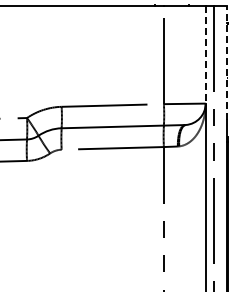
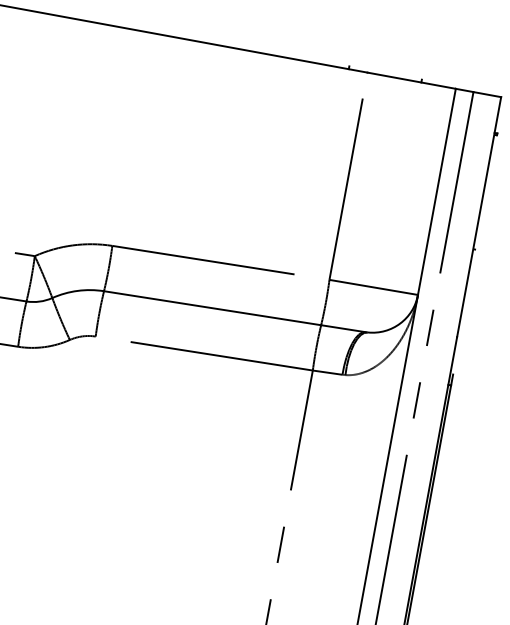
line: (205, 54) -> (436, 191), dashed -> solid
line: (227, 62) -> (479, 216), dashed -> solid

